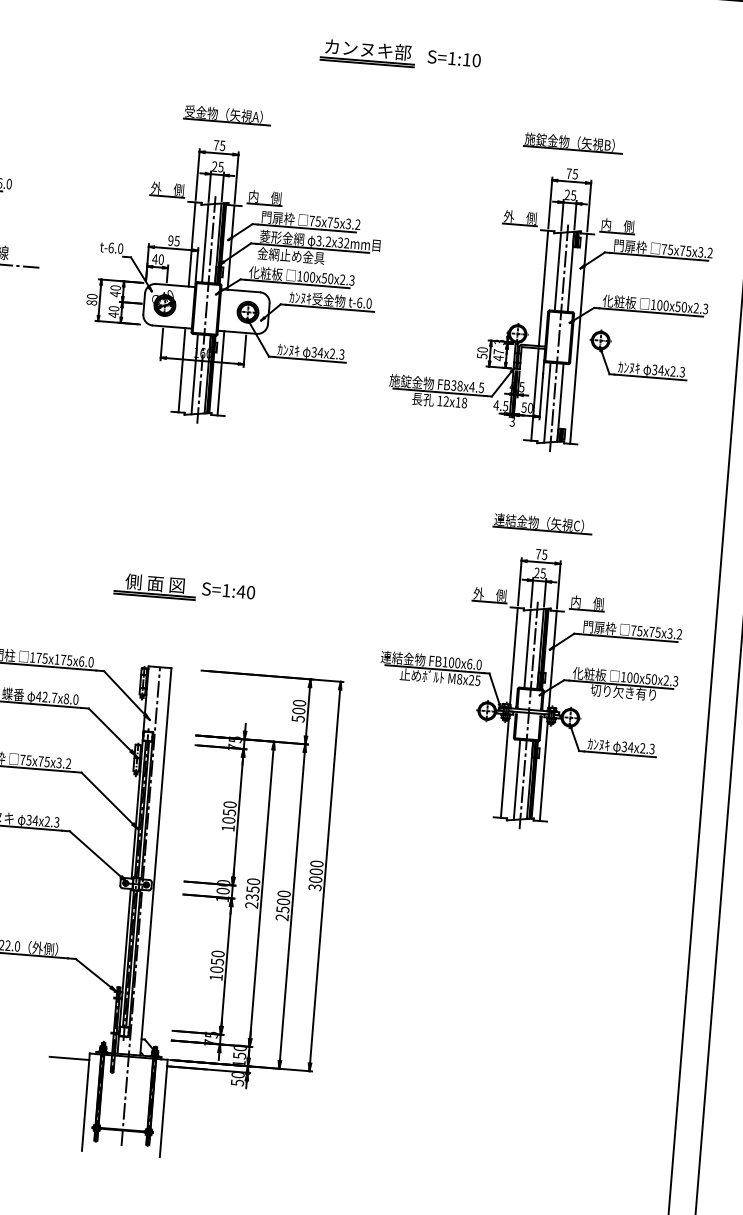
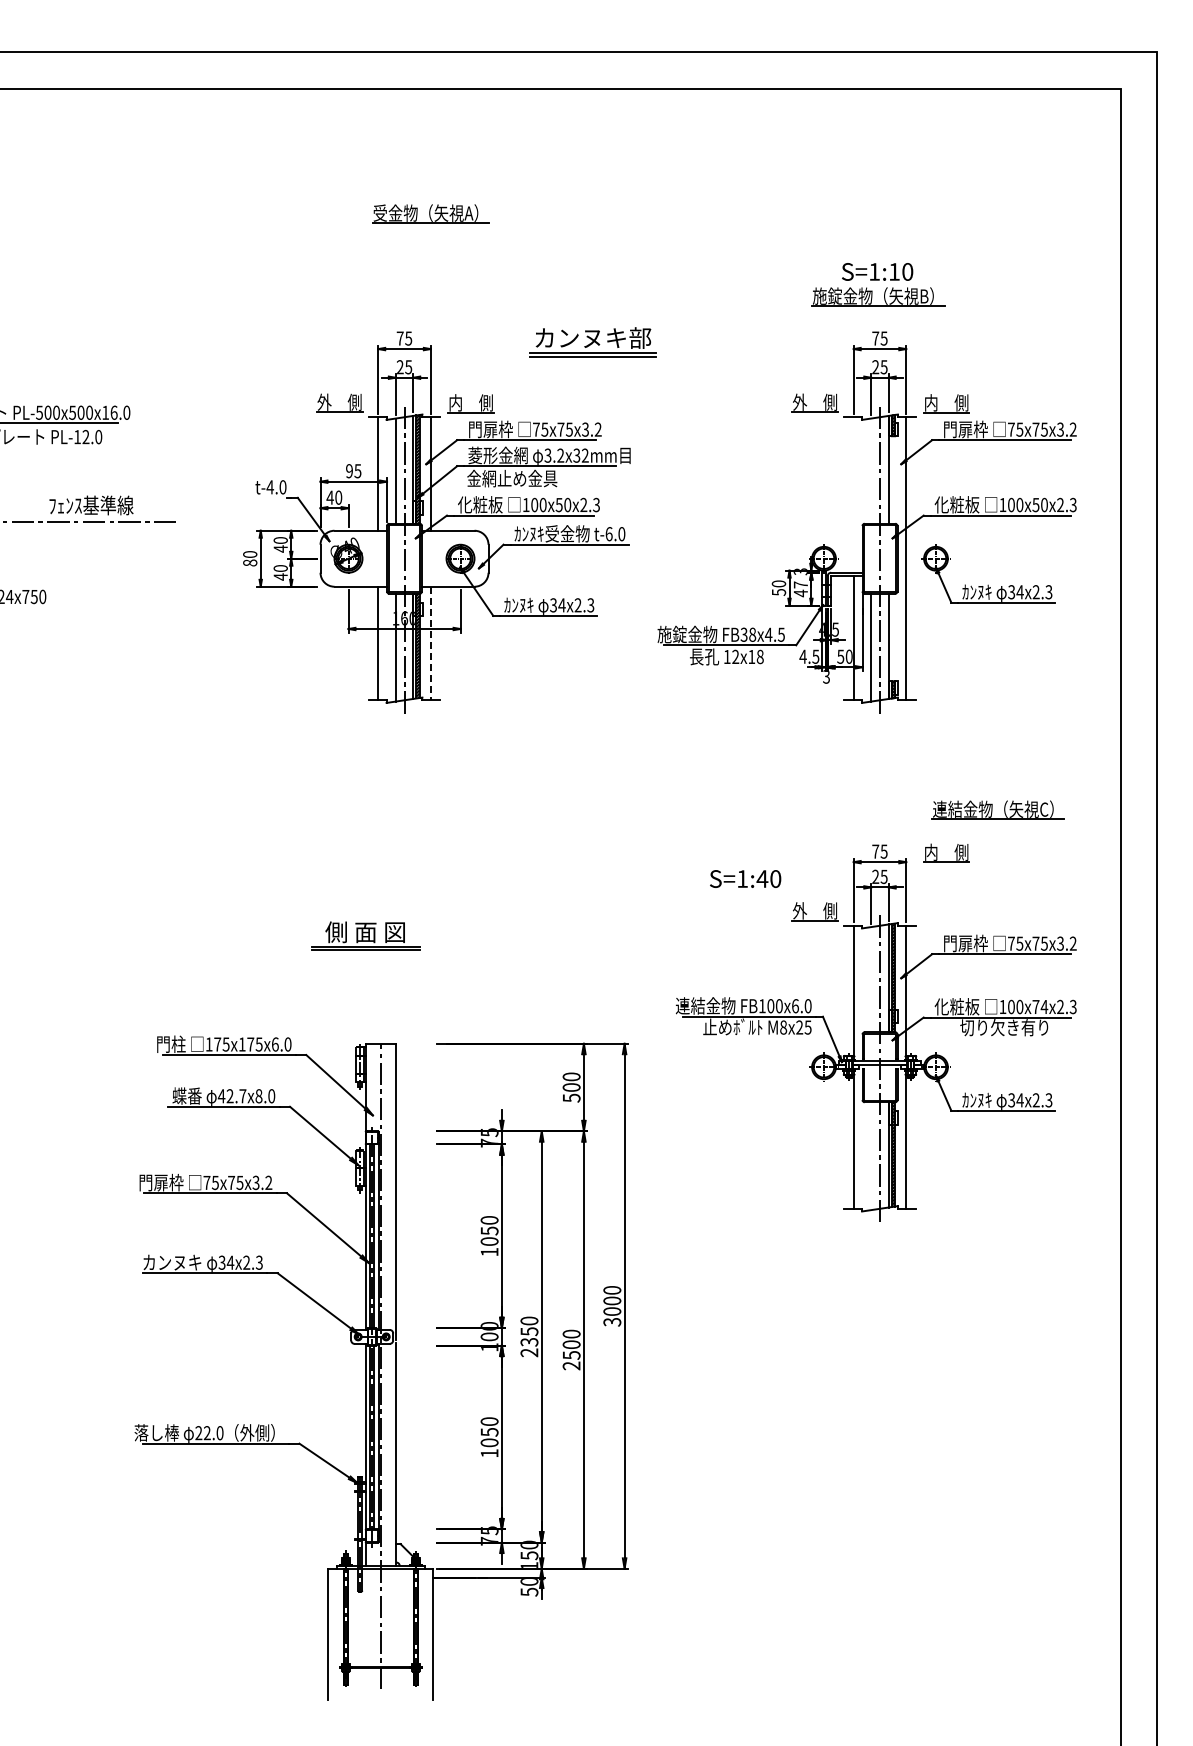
part: (367, 52) -> (592, 342), moved
text: (454, 58) -> (877, 271), moved
part: (227, 114) -> (430, 213), moved
text: (111, 248) -> (270, 487), t-6.0 -> t-4.0
line: (558, 271) -> (871, 470), removed
line: (543, 288) -> (853, 494), removed
line: (220, 373) -> (430, 643), solid -> dashed
part: (542, 523) -> (997, 809), moved
text: (228, 590) -> (745, 878), moved
part: (593, 603) -> (954, 852), moved
line: (527, 648) -> (871, 979), removed
text: (651, 678) -> (1040, 1006), 100x50x2.3 -> 100x74x2.3
line: (517, 780) -> (871, 1156), removed
line: (69, 1058) -> (301, 1577), removed

